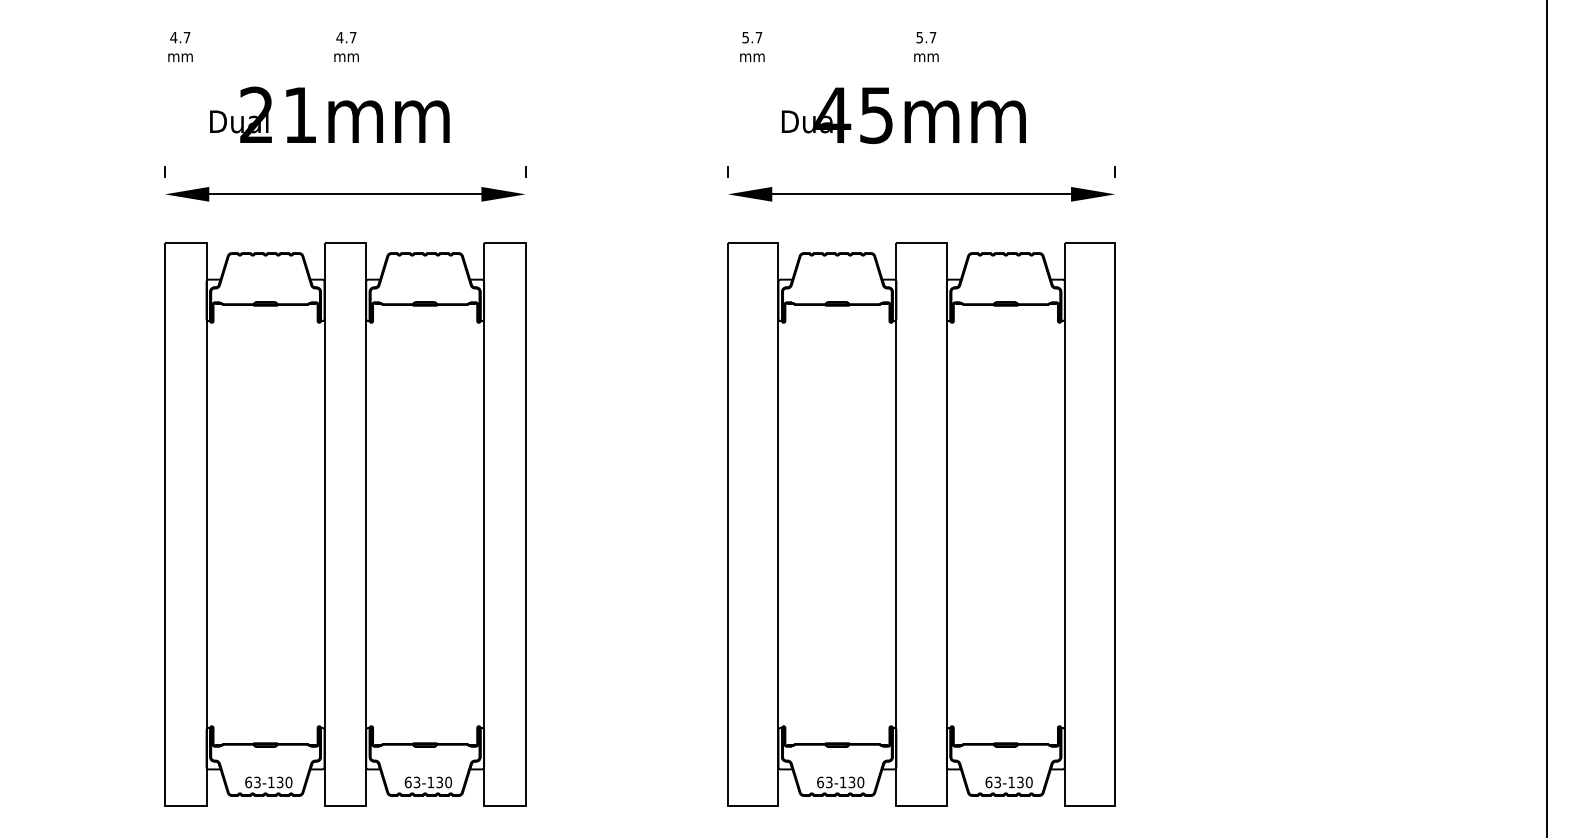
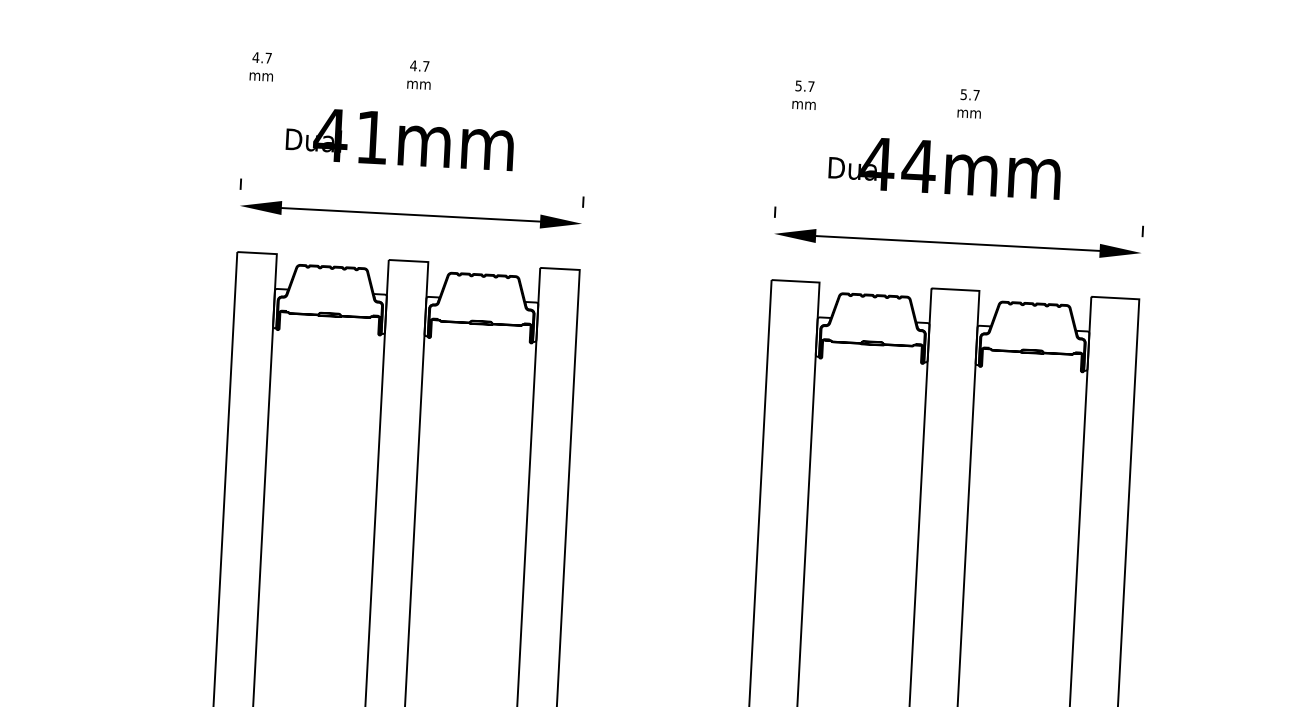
text: (256, 114) -> (330, 134), 21mm -> 41mm
text: (876, 115) -> (918, 166), 45mm -> 44mm

